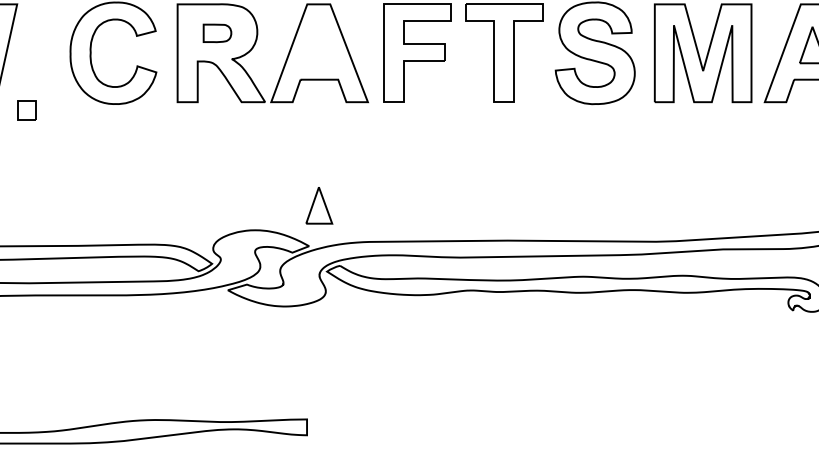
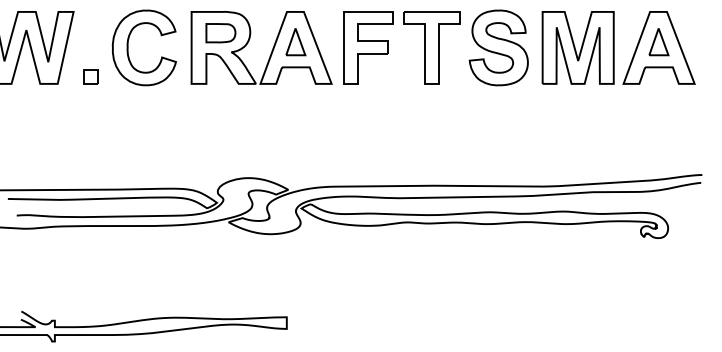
part: (216, 33) -> (220, 33), size x1.43
part: (26, 109) -> (90, 76), moved
part: (318, 206) -> (295, 42), moved

